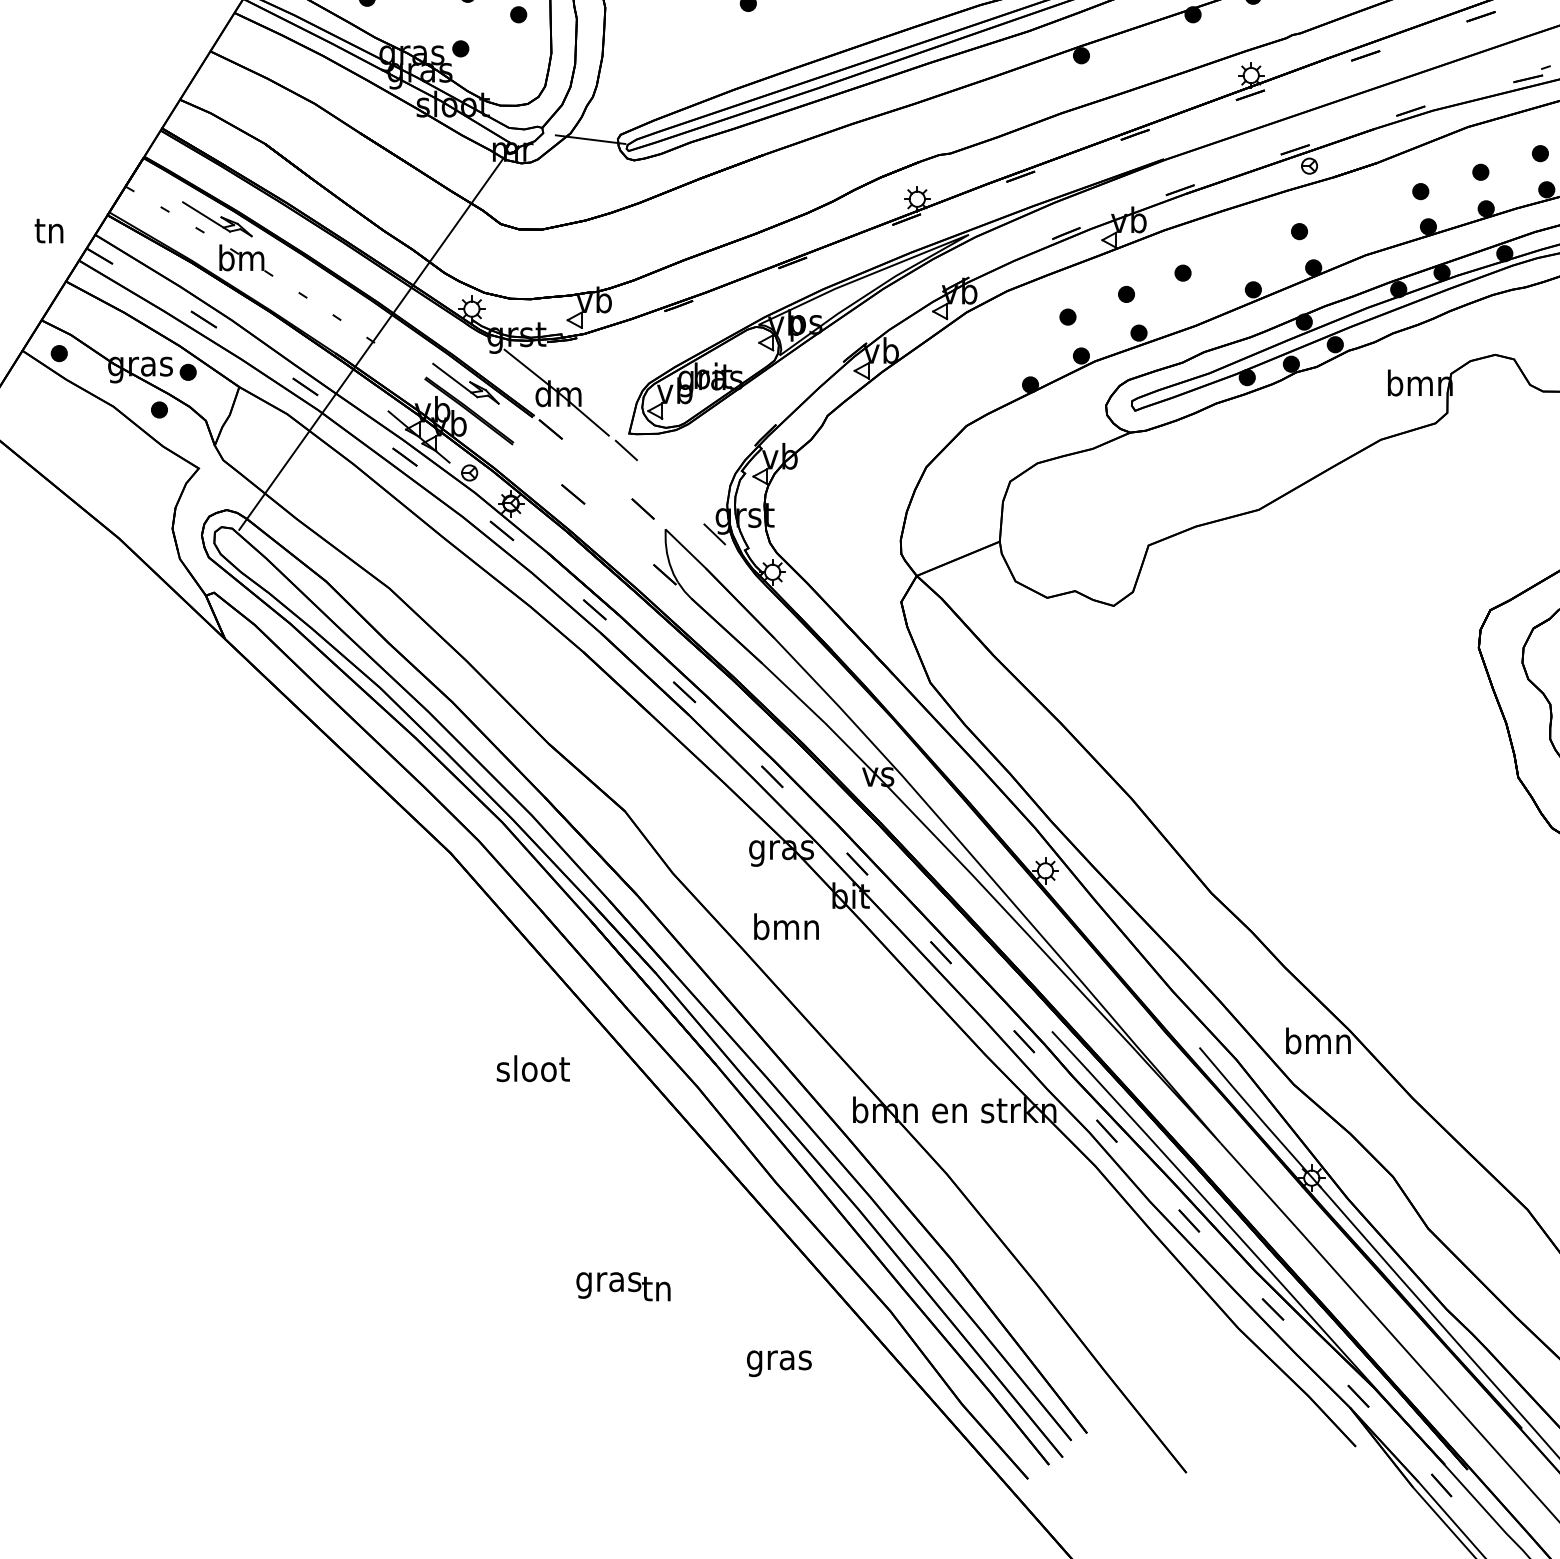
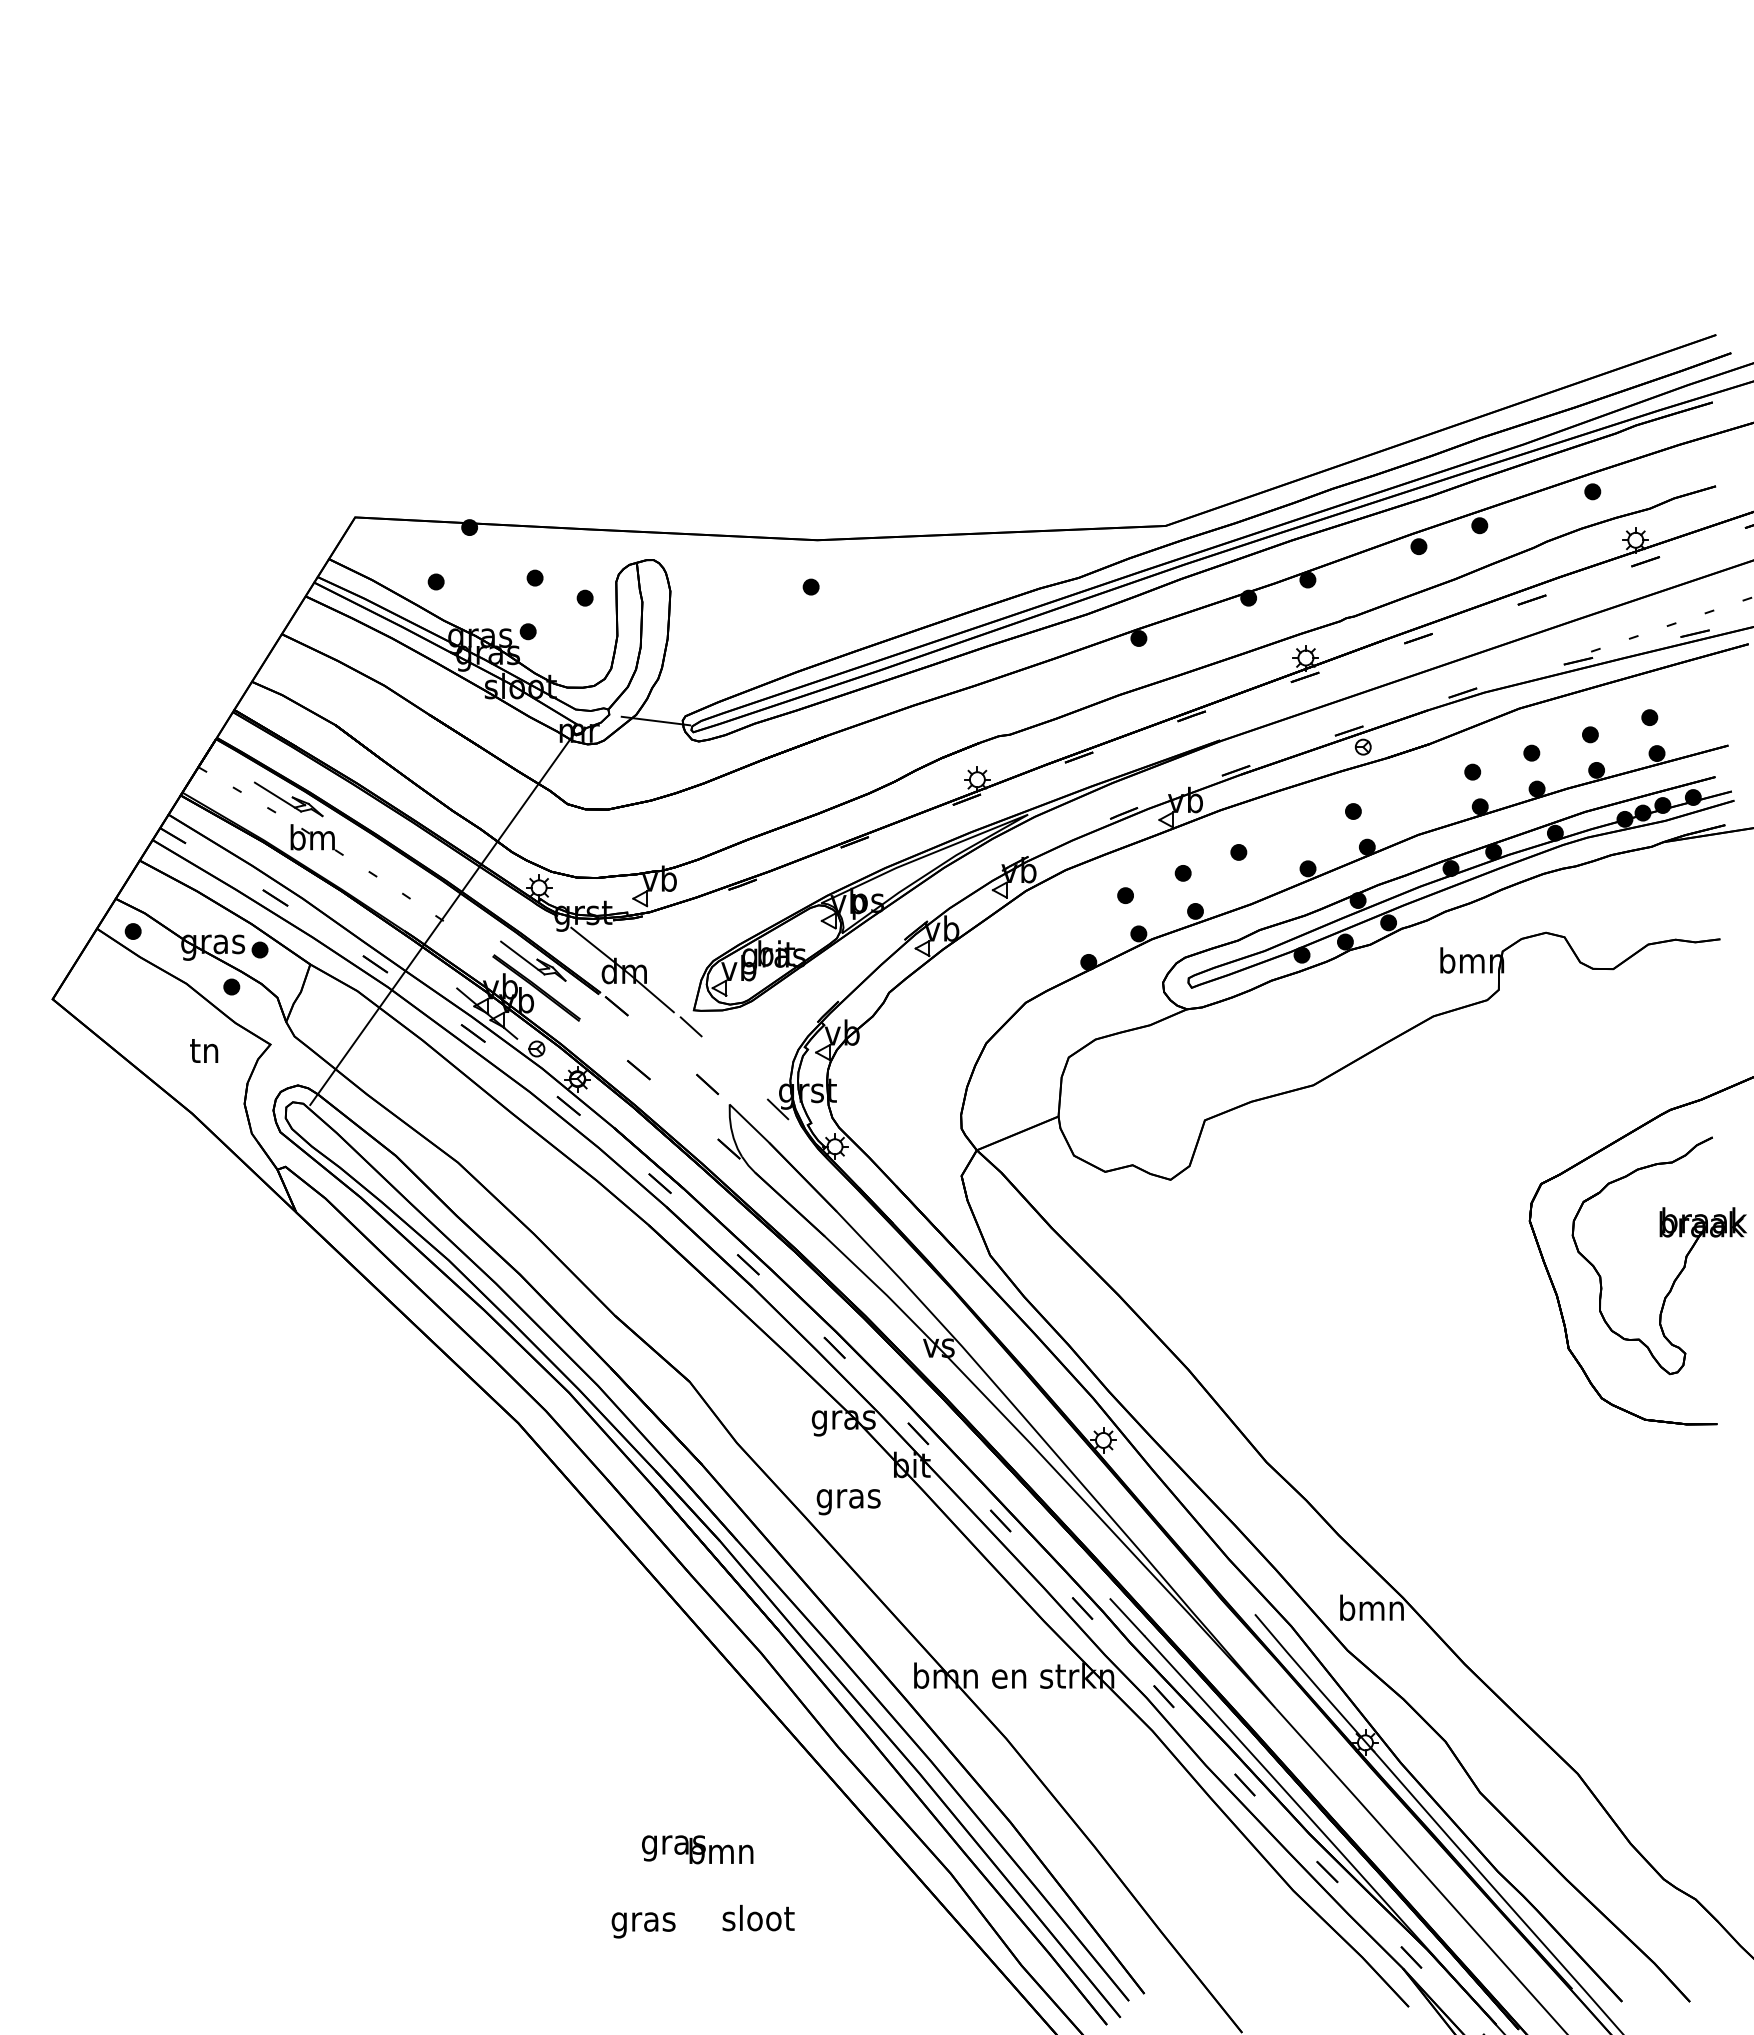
text: (49, 230) -> (204, 1050), moved
text: (786, 929) -> (848, 1498), bmn -> gras
text: (533, 1068) -> (758, 1917), moved
text: (657, 1287) -> (721, 1850), tn -> bmn
text: (779, 1363) -> (643, 1925), moved

